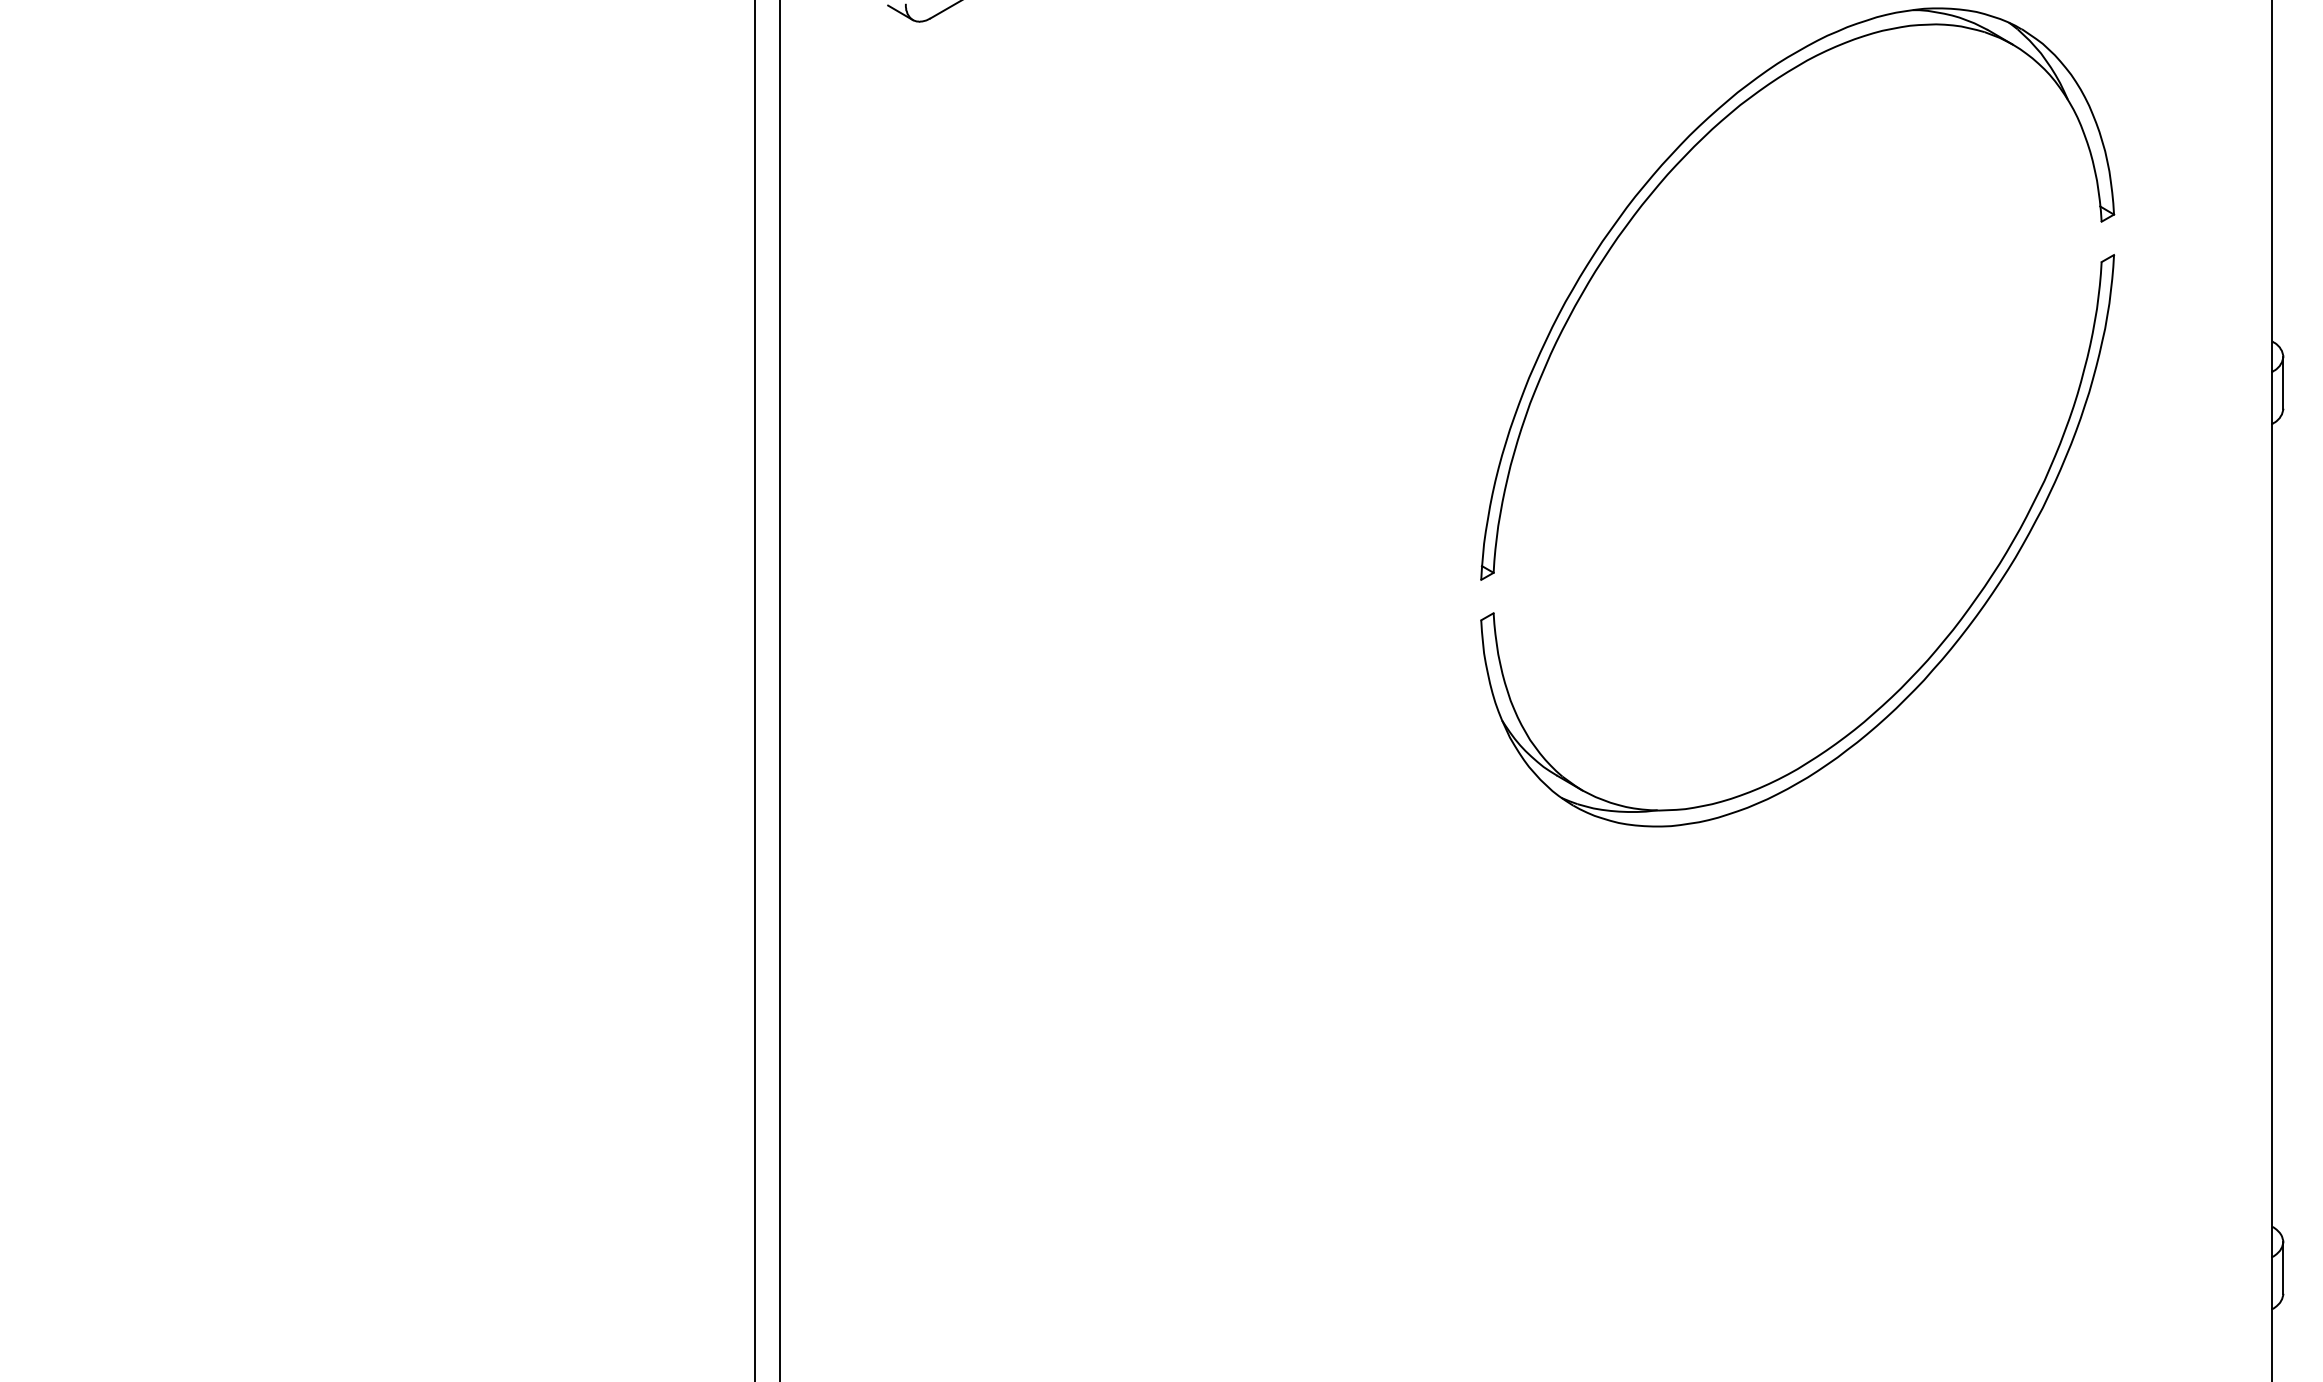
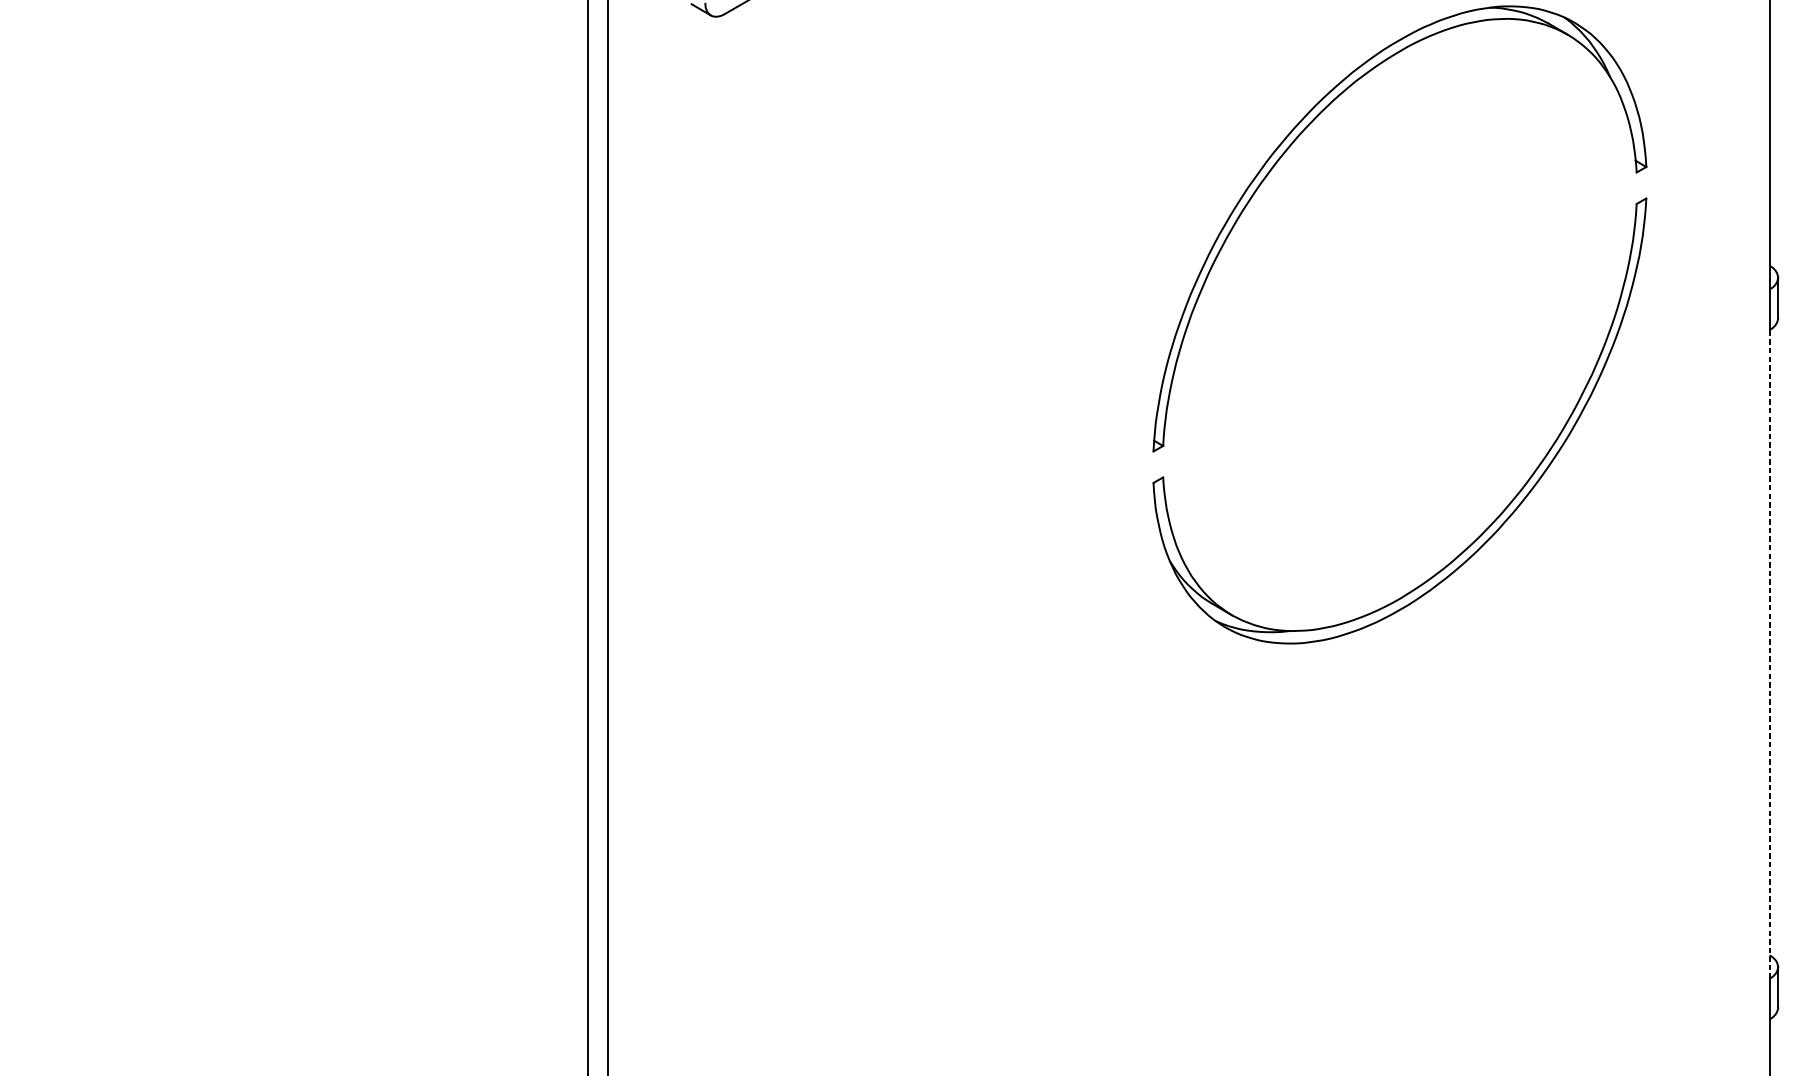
line: (2272, 840) -> (1769, 654), solid -> dashed

